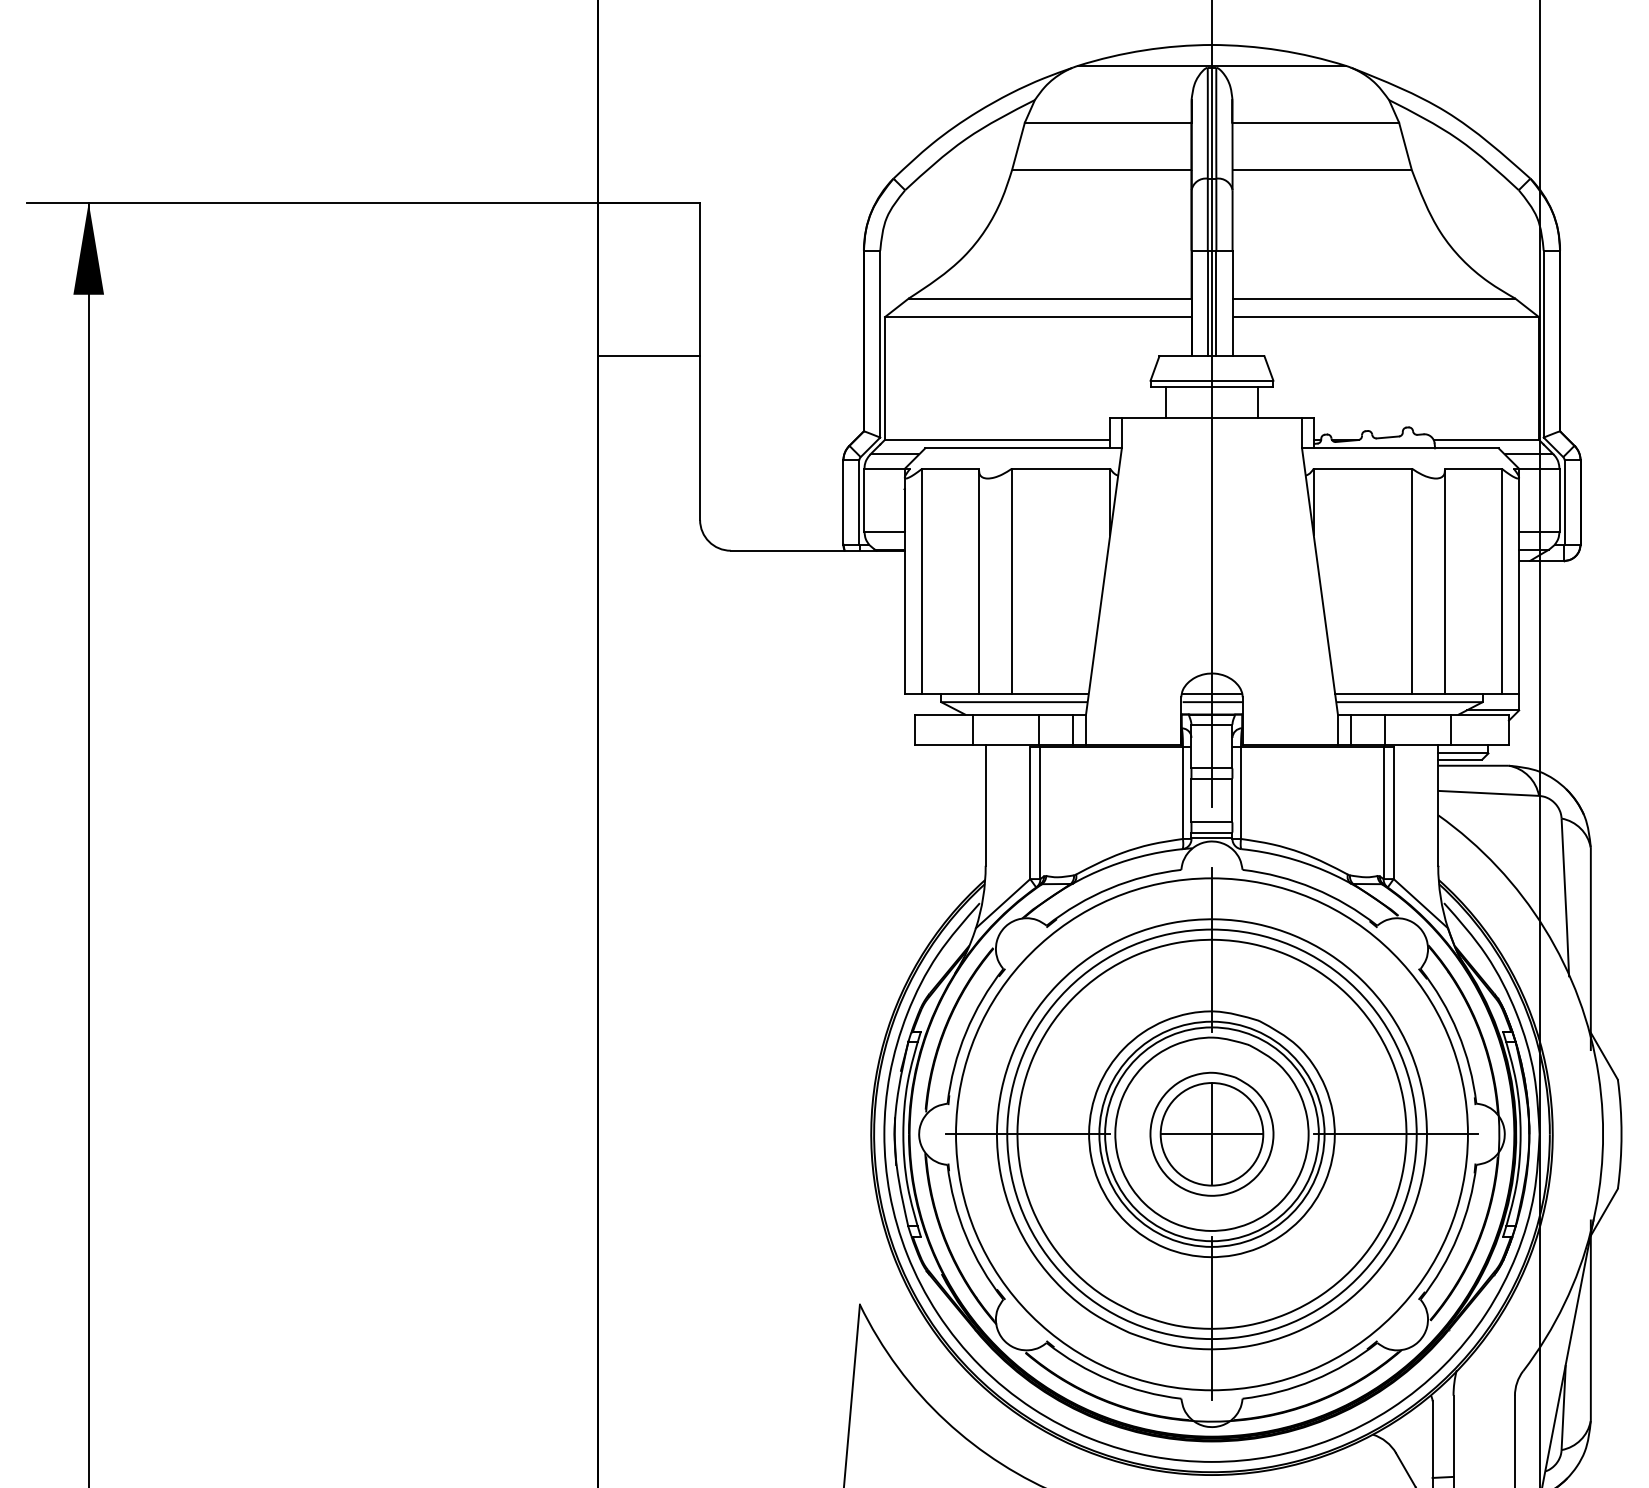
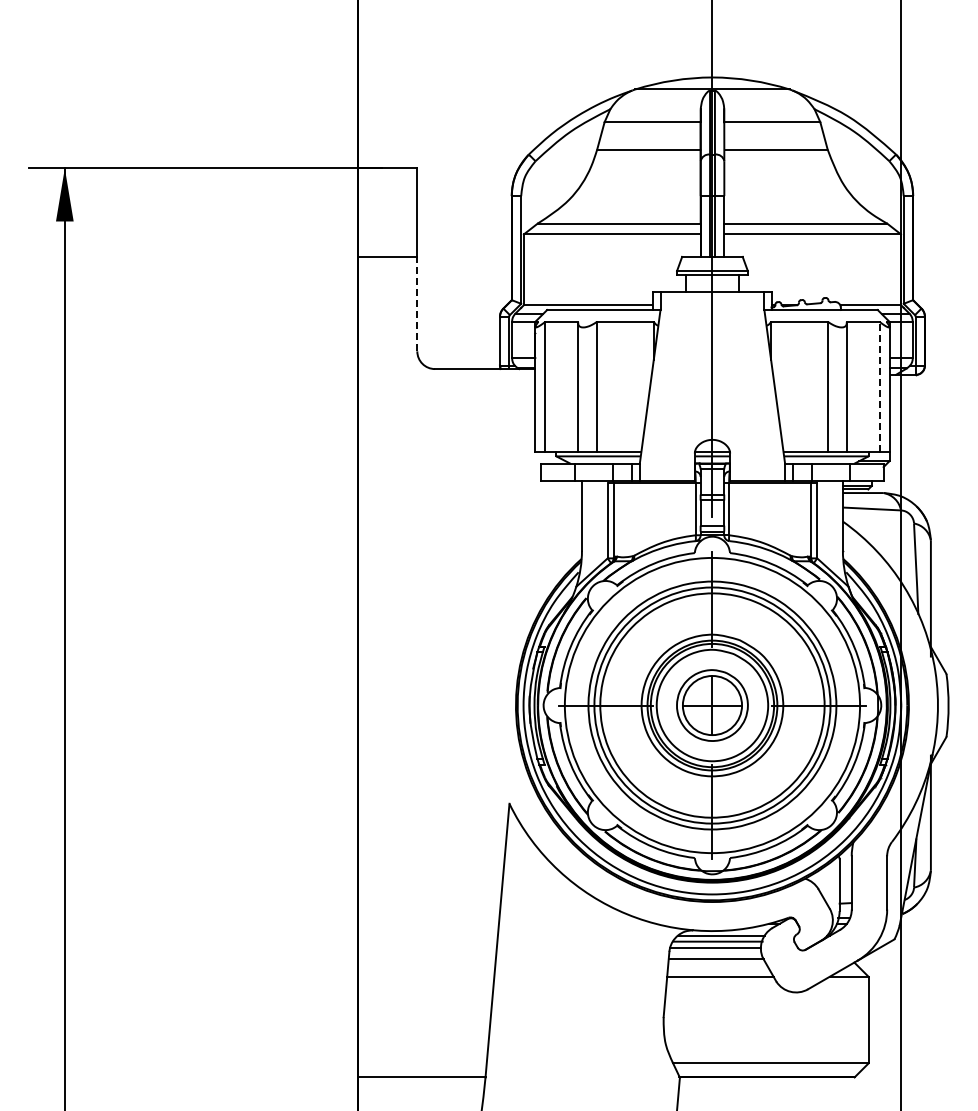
line: (700, 436) -> (417, 303), solid -> dashed
line: (1501, 580) -> (879, 386), solid -> dashed

